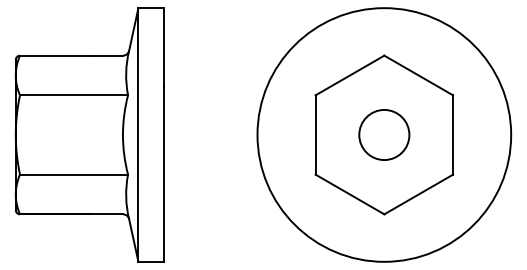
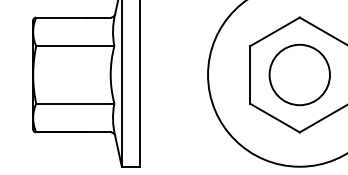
circle: (384, 134) -> (299, 74), size x1.67

